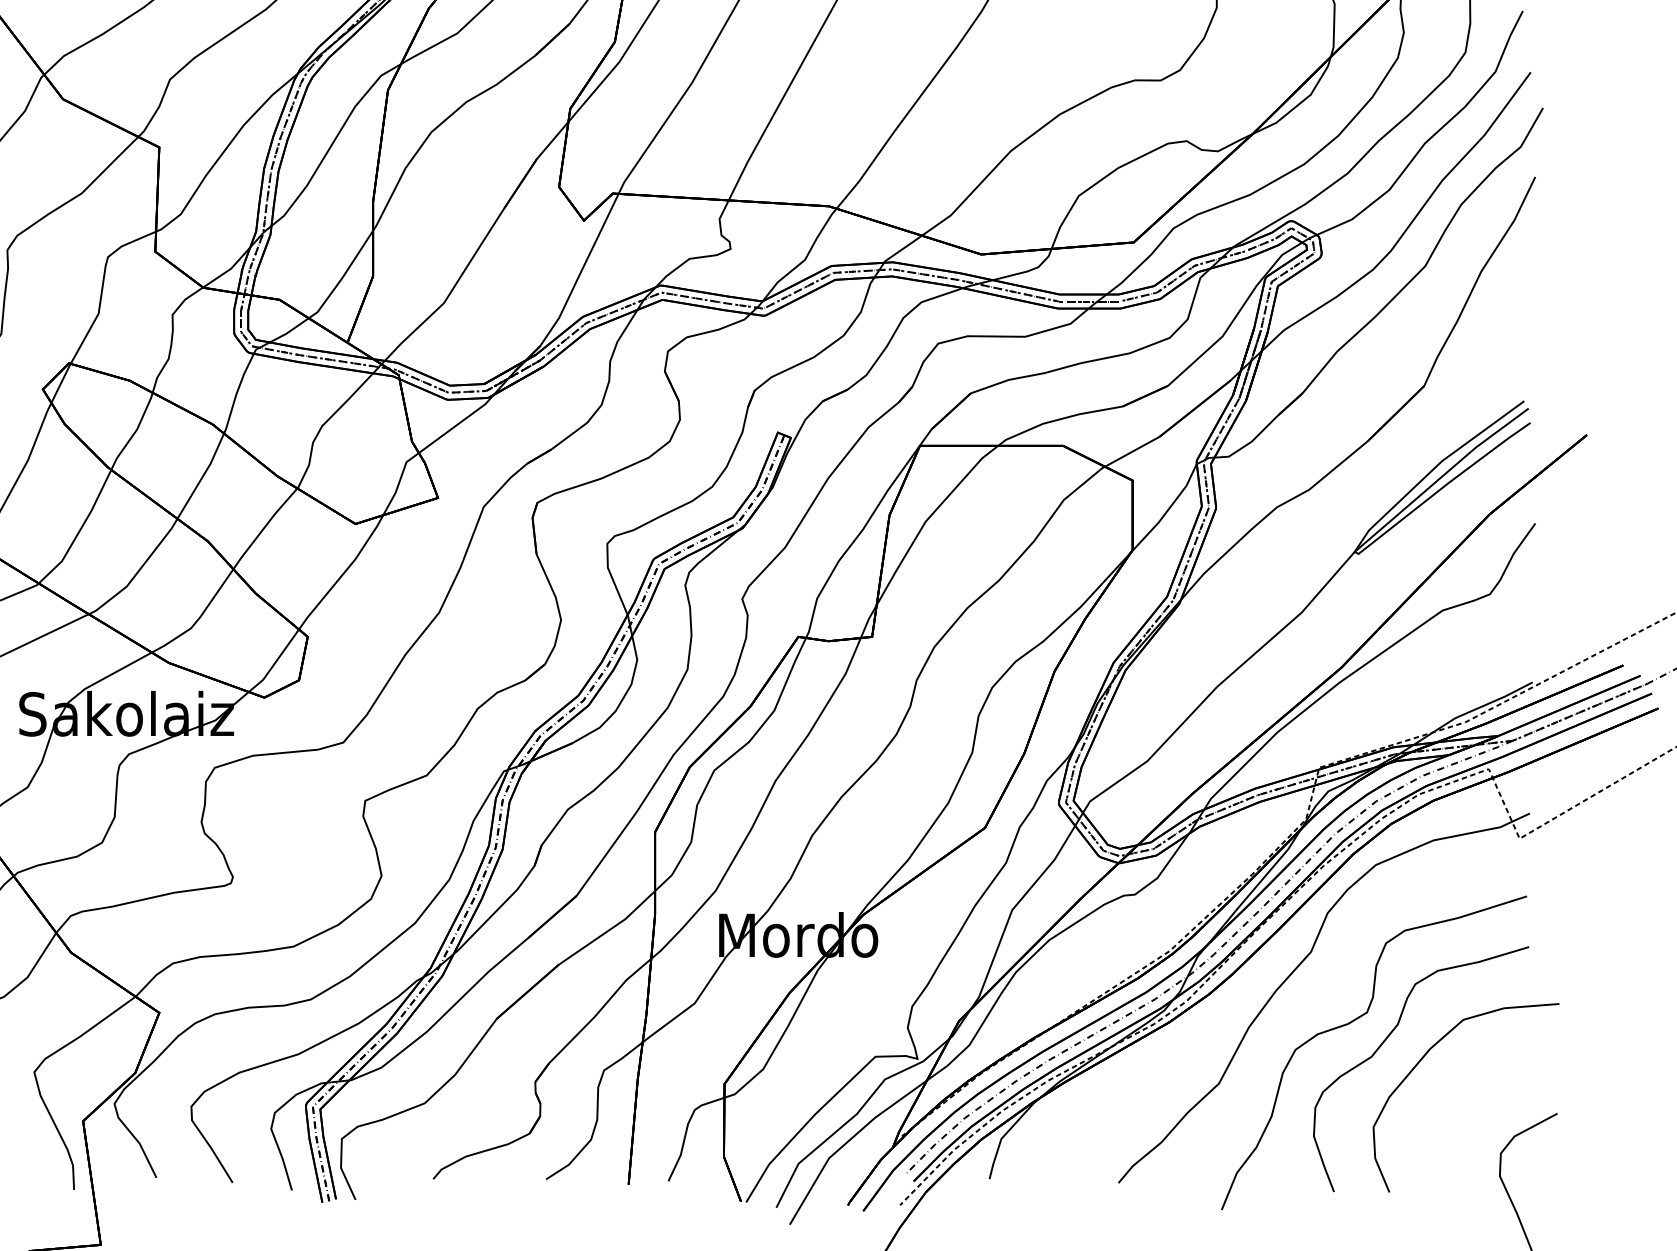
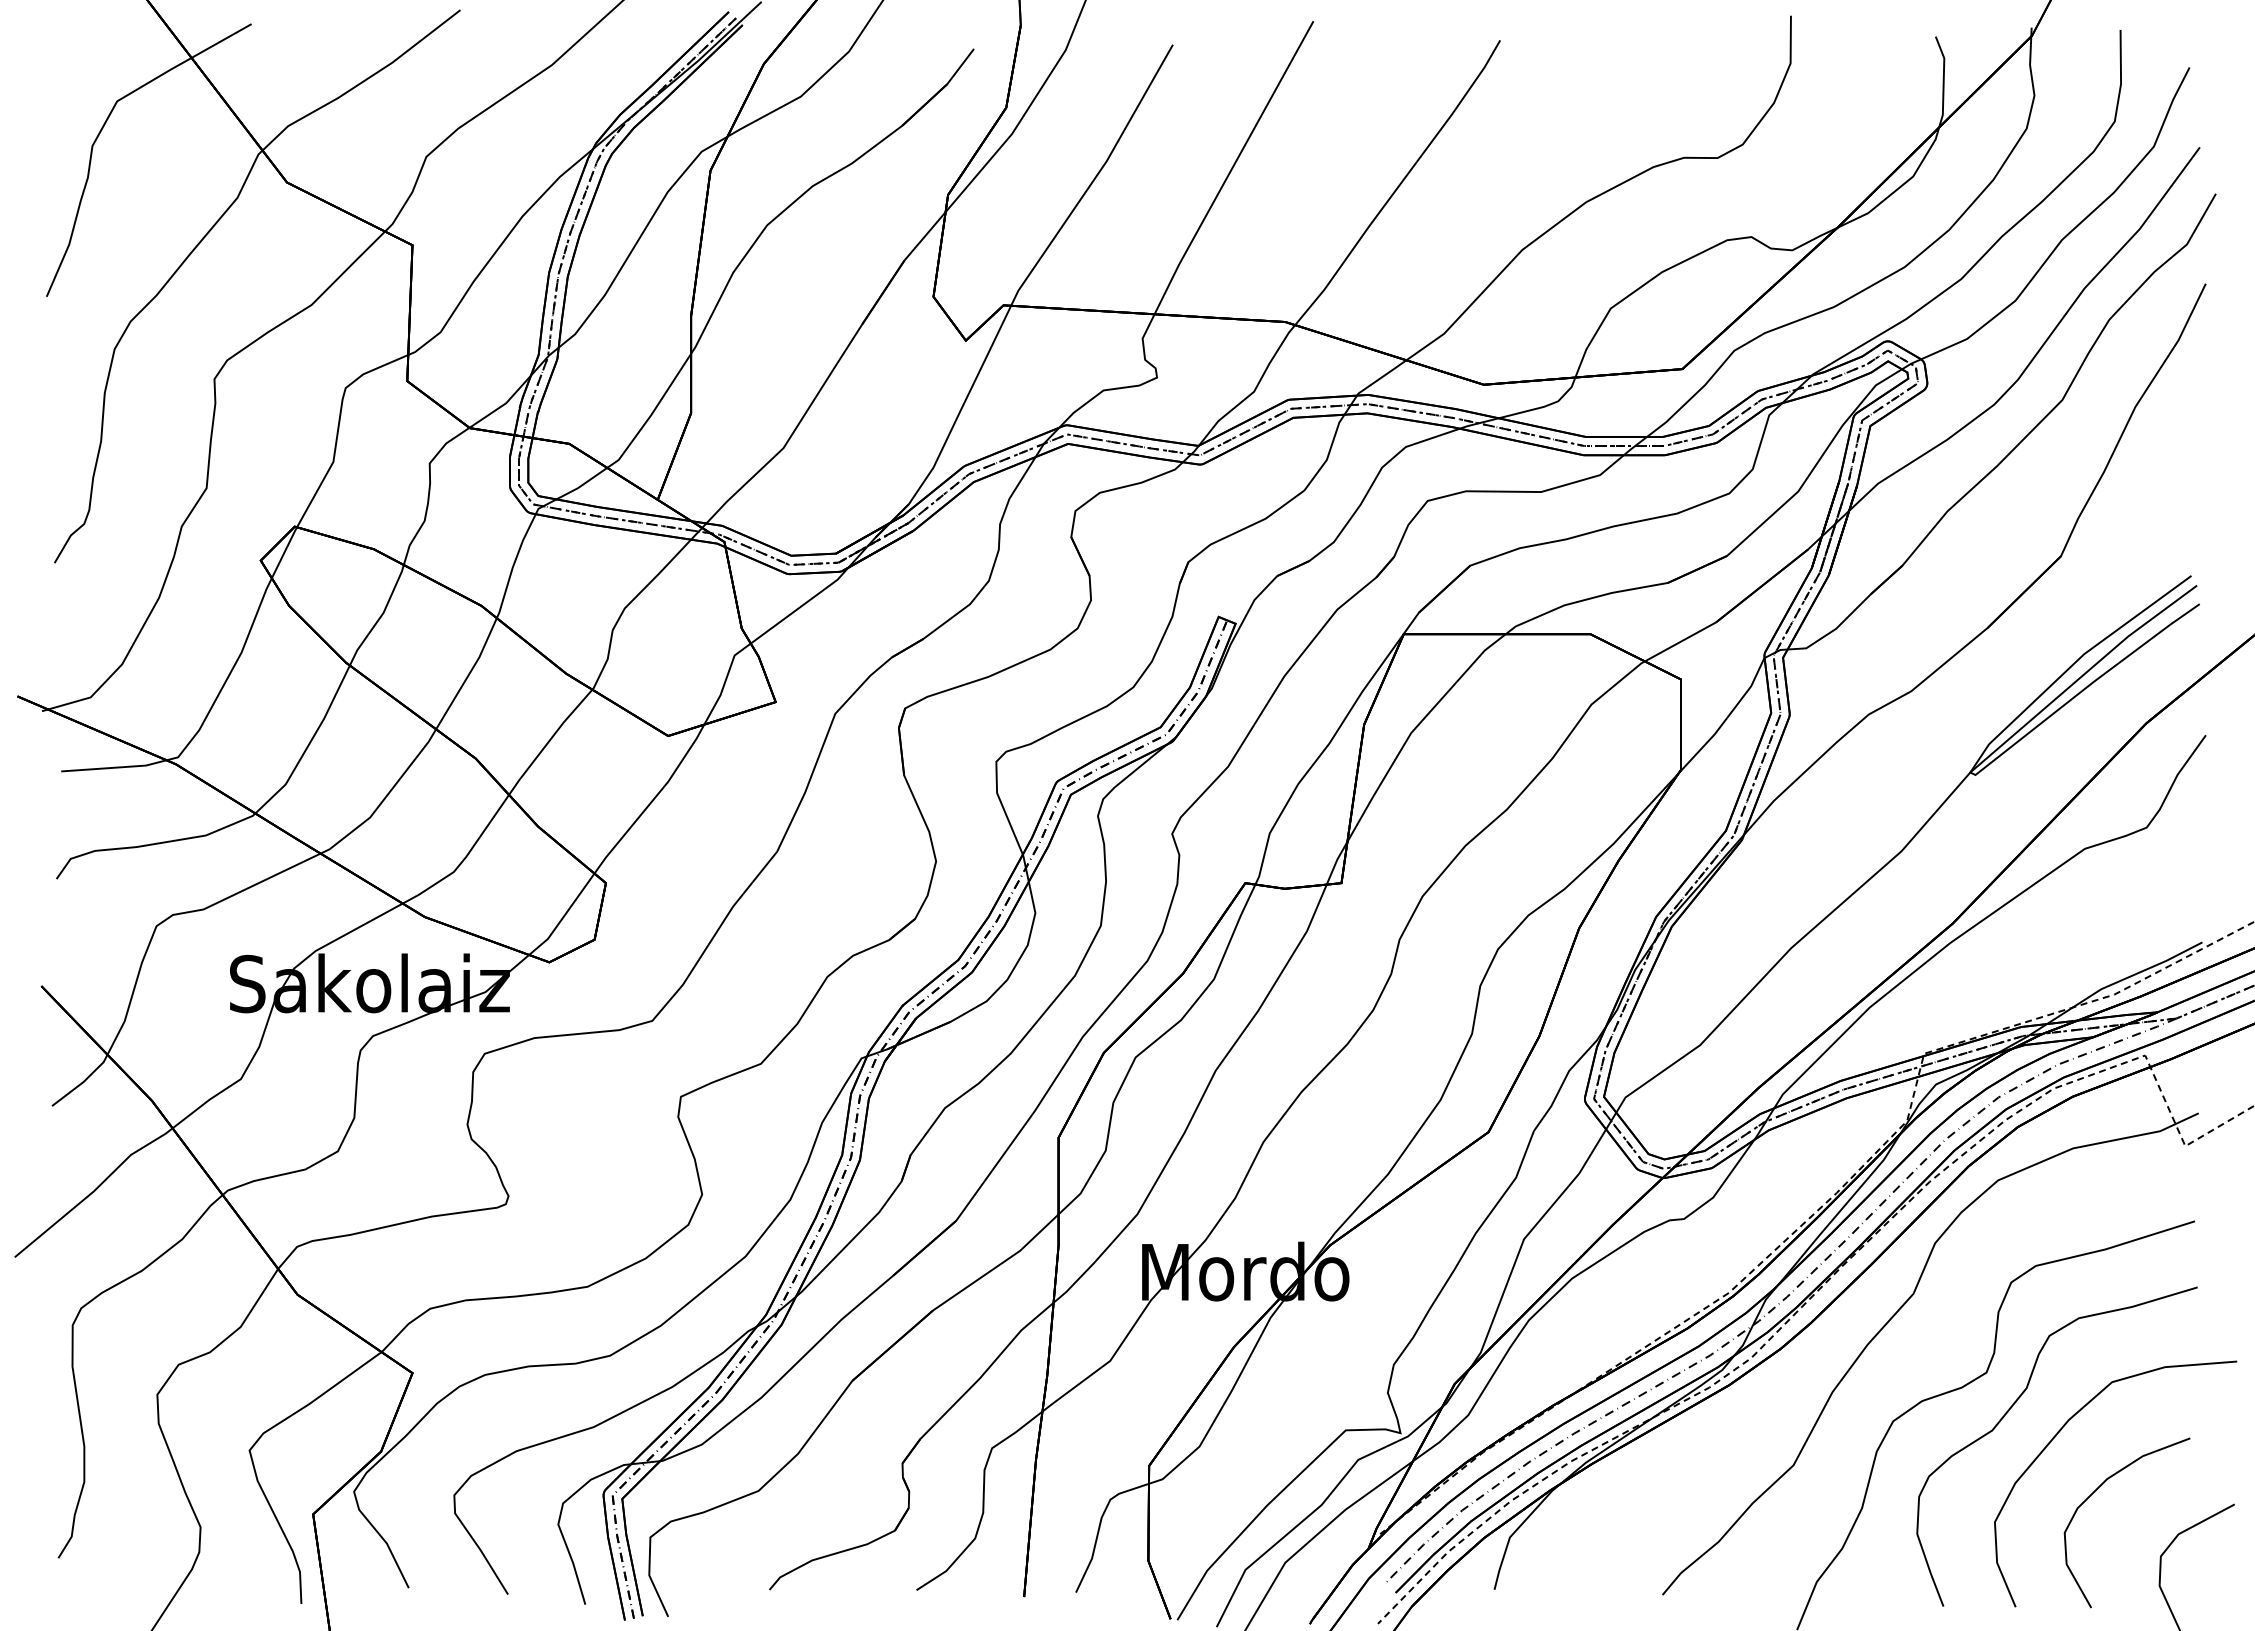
curve: (1453, 1102) -> (2098, 1489), added

